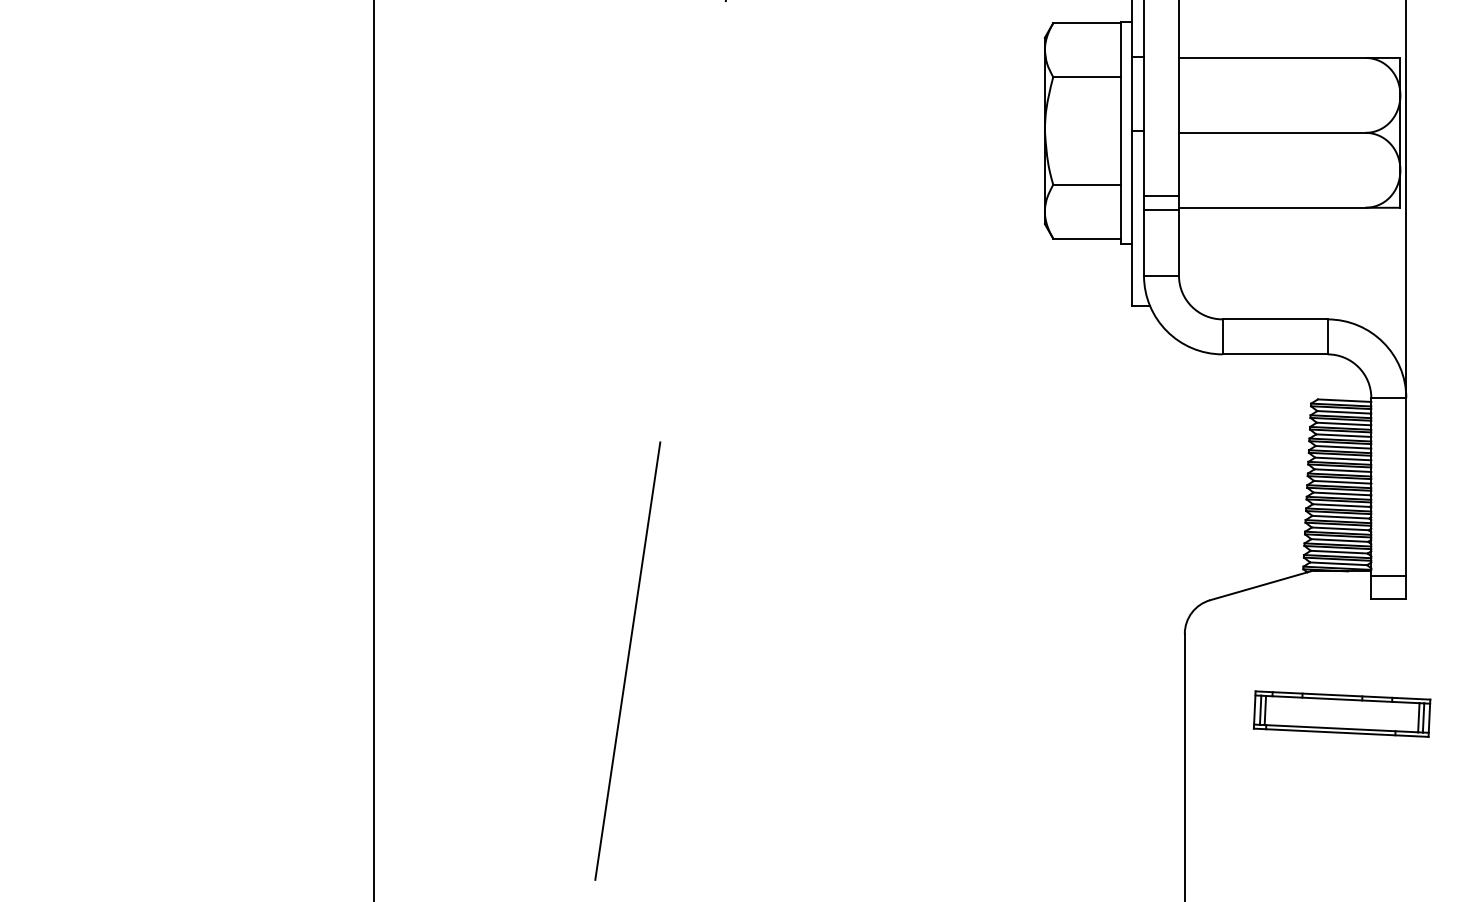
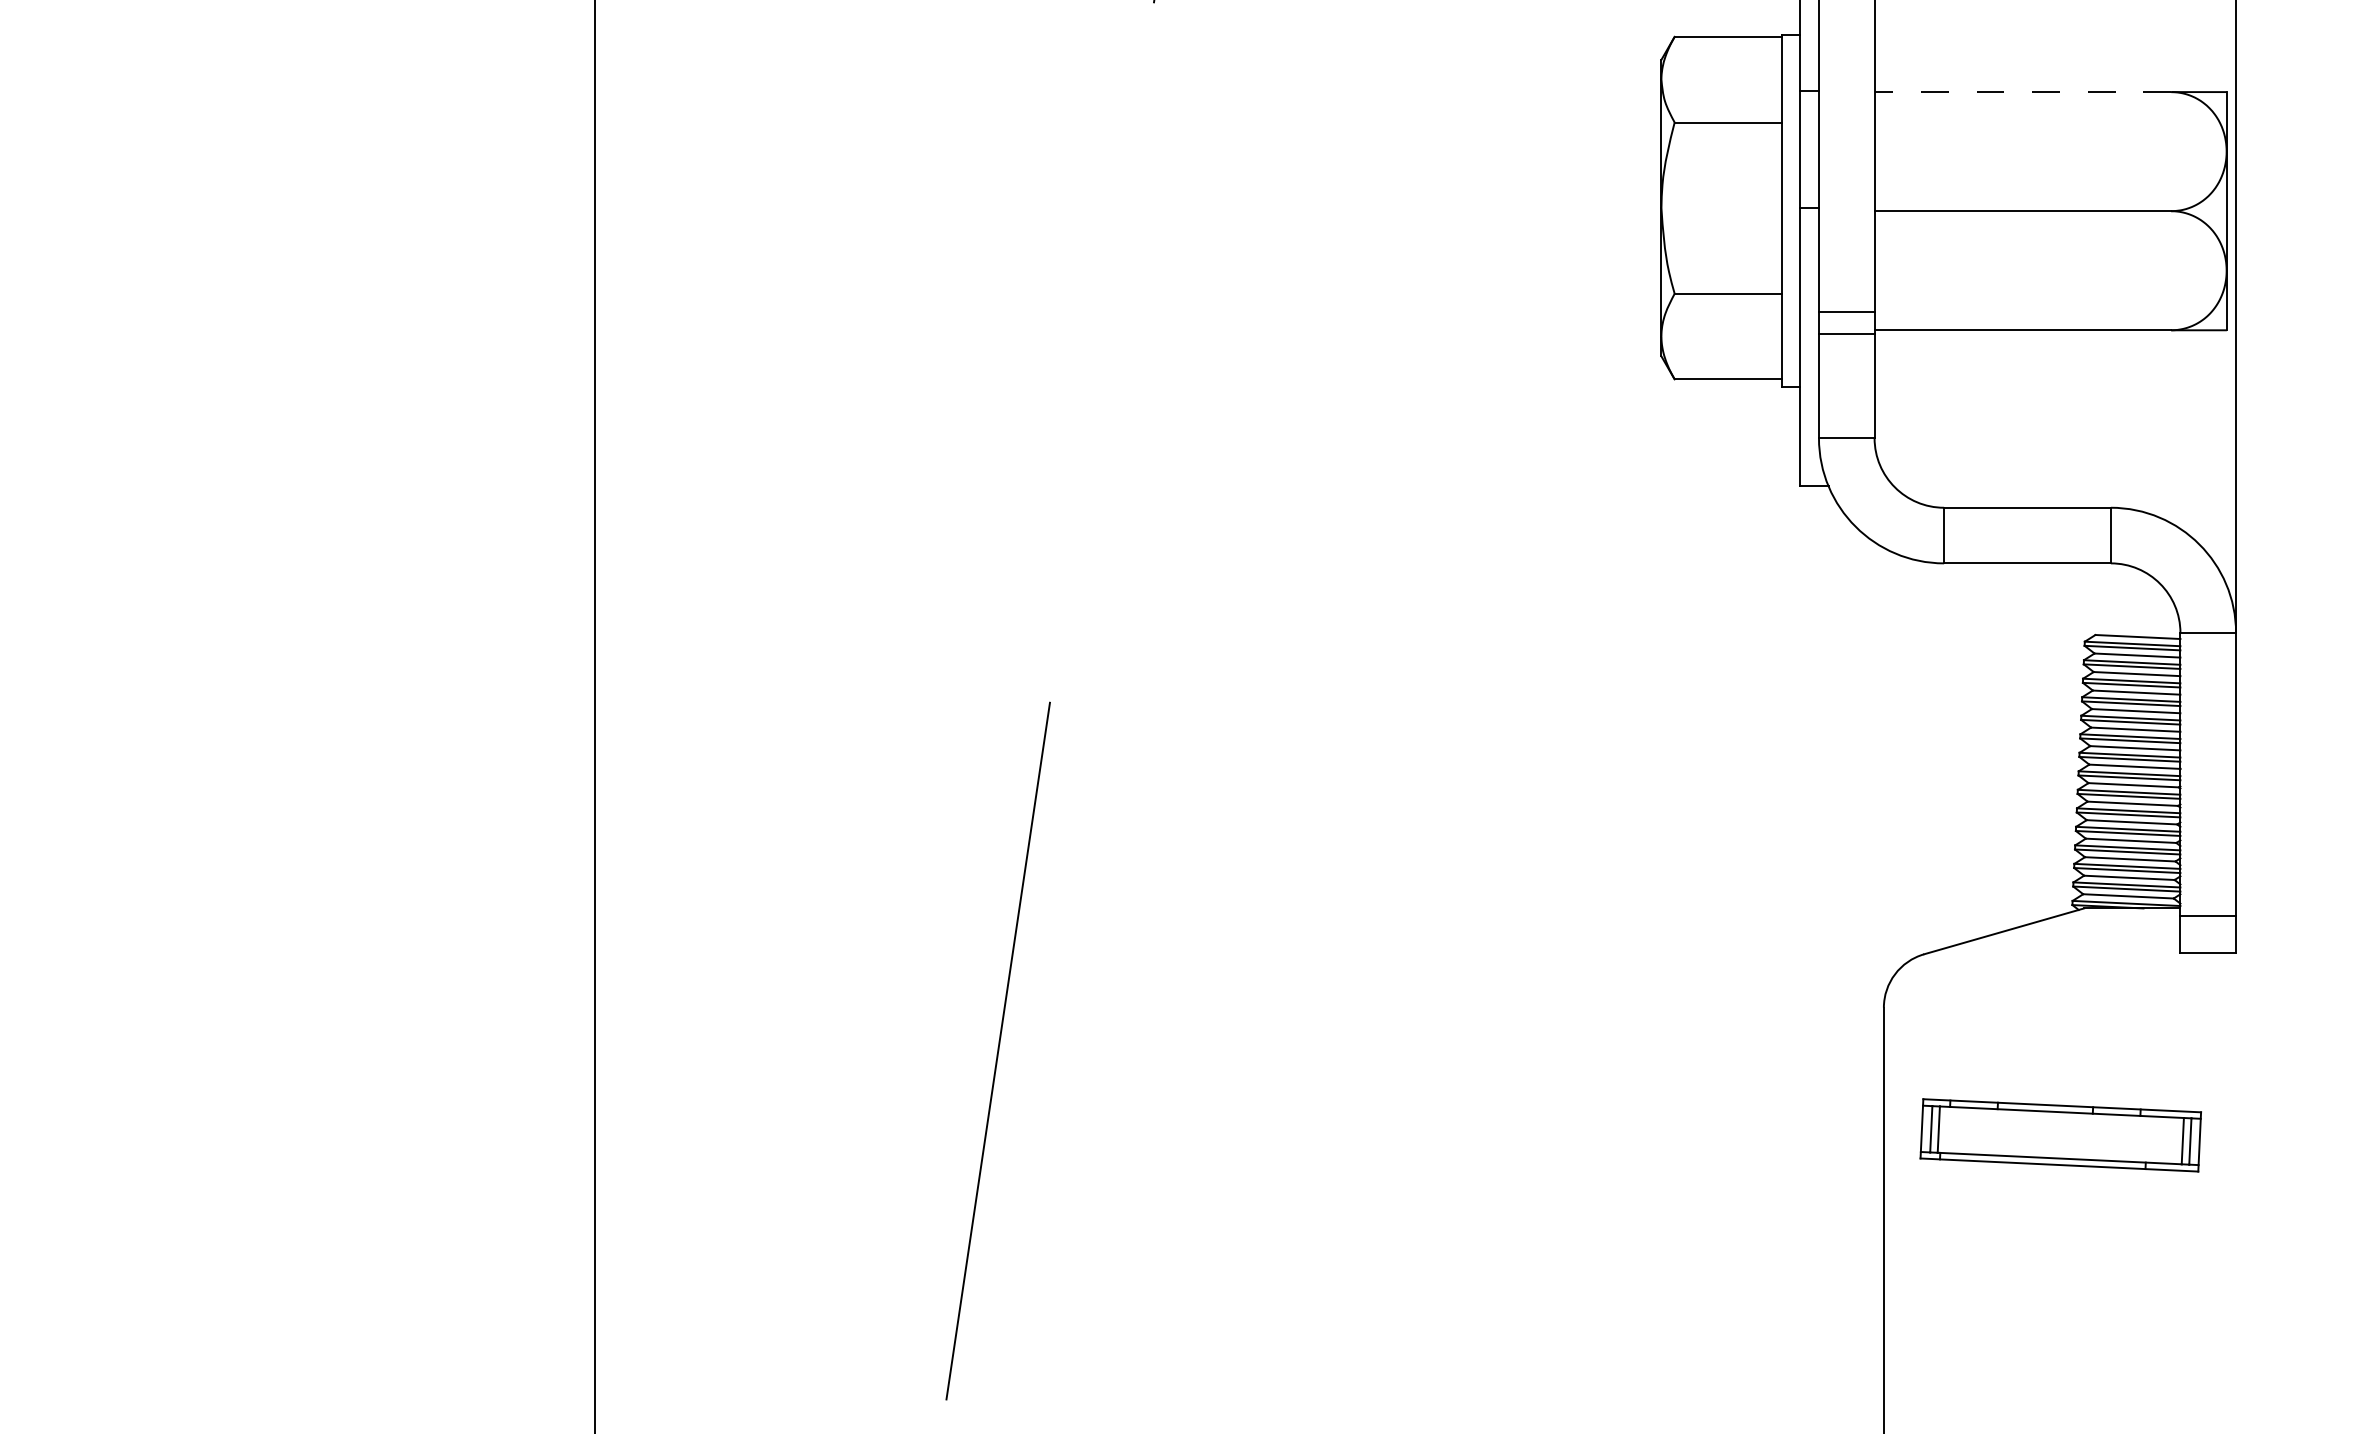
line: (1271, 57) -> (2021, 91), solid -> dashed
part: (1342, 713) -> (2061, 1134), moved

